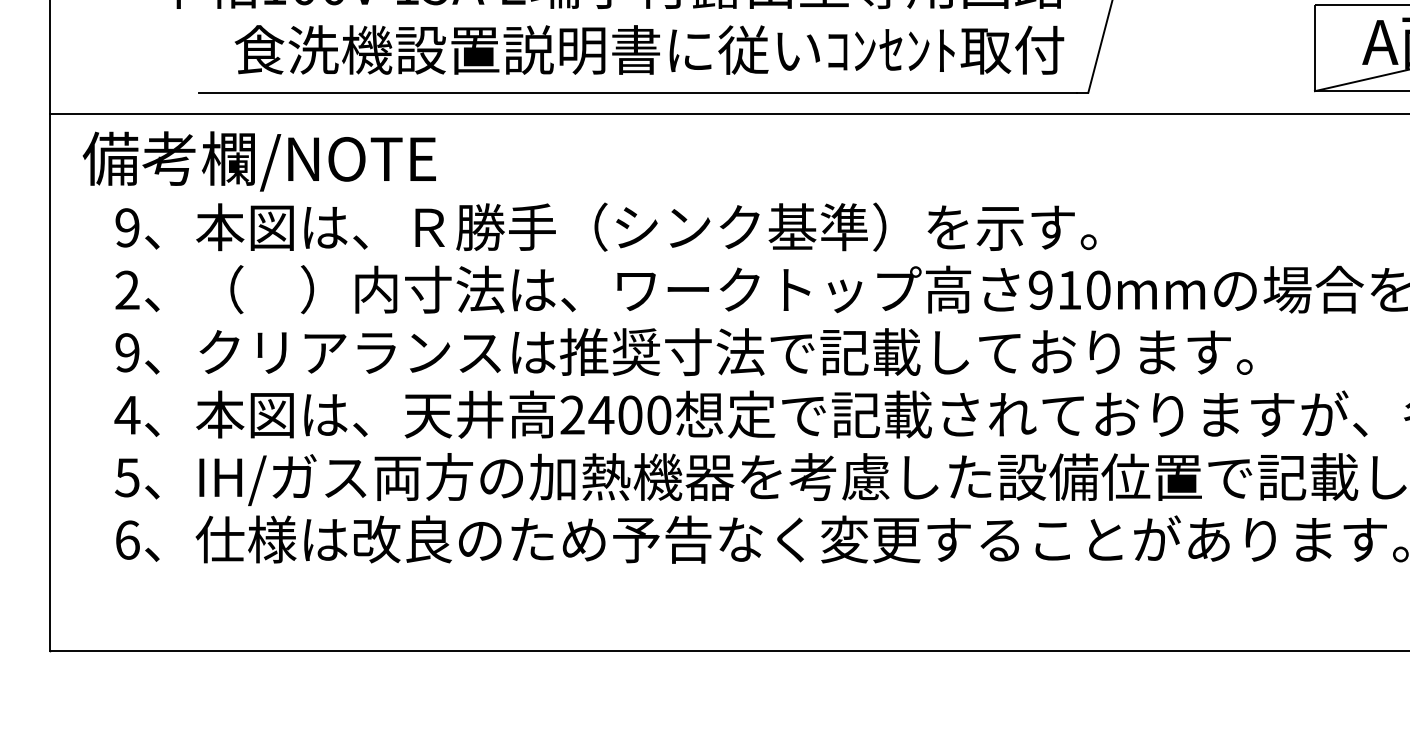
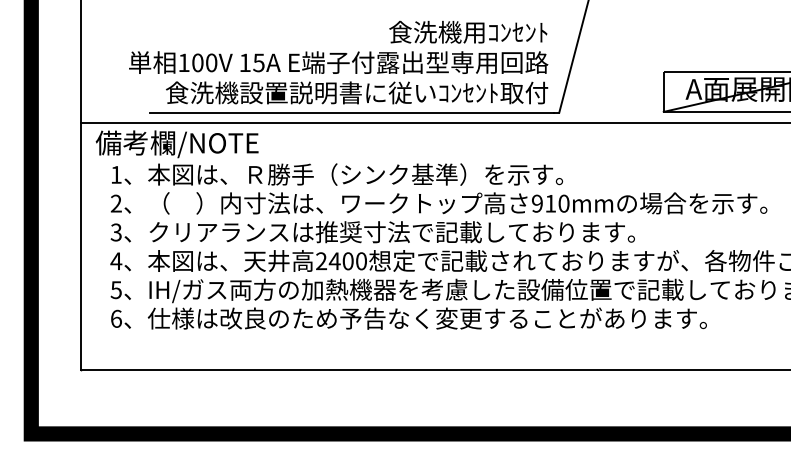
text: (125, 226) -> (115, 174), 9 -> 1
text: (125, 352) -> (115, 232), 9 -> 3

